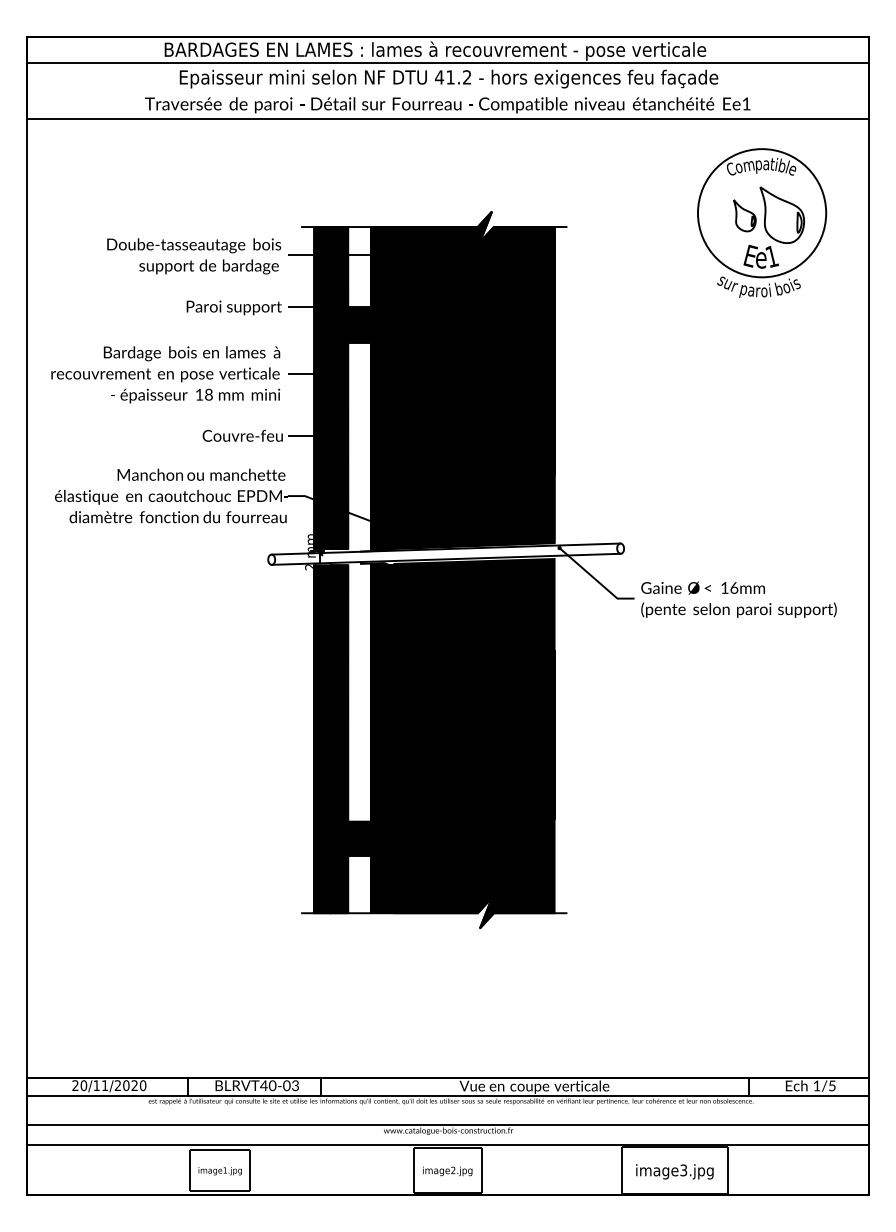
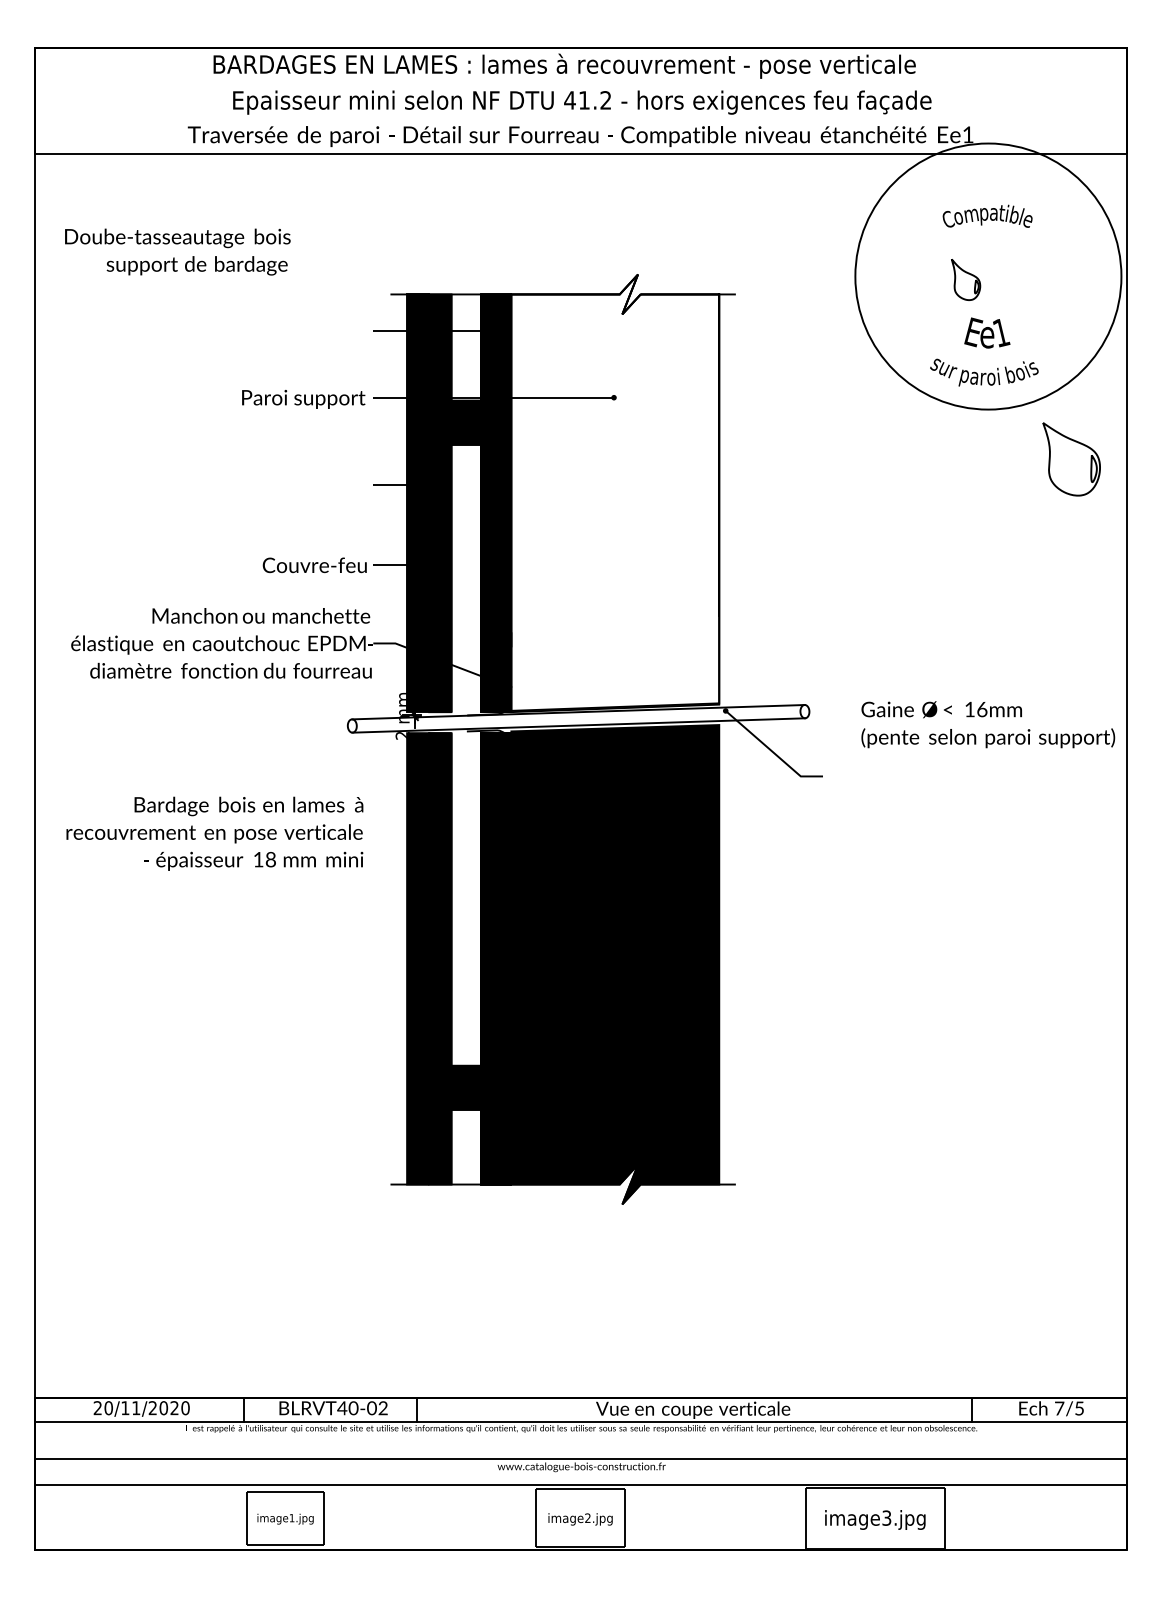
line: (447, 62) -> (580, 81), removed
circle: (761, 213) -> (987, 276), size x1.6
part: (782, 214) -> (1071, 458), moved
text: (194, 256) -> (178, 252), moved
text: (165, 374) -> (214, 833), moved
fill: (474, 380) -> (615, 493), removed
text: (738, 599) -> (987, 724), moved
text: (816, 1085) -> (1058, 1407), 1/5 -> 7/5
text: (295, 1087) -> (383, 1410), \c16711848;BLRVT40-03 -> \c16711848;BLRVT40-02

